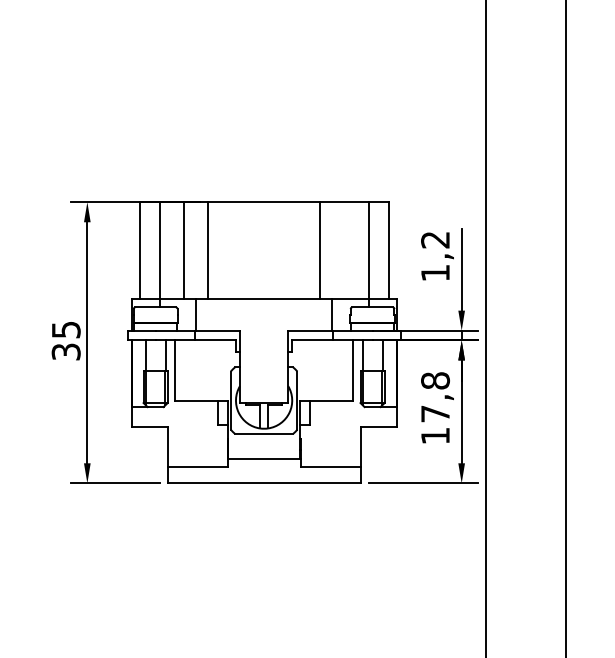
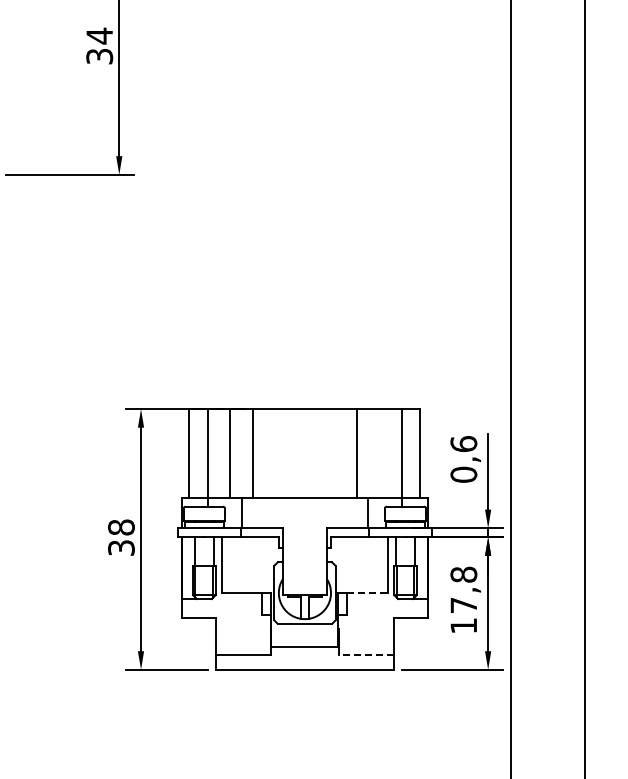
text: (435, 256) -> (463, 459), 1,2 -> 0,6
text: (66, 329) -> (121, 527), 35 -> 38
line: (332, 401) -> (368, 593), solid -> dashed
line: (330, 466) -> (366, 654), solid -> dashed

